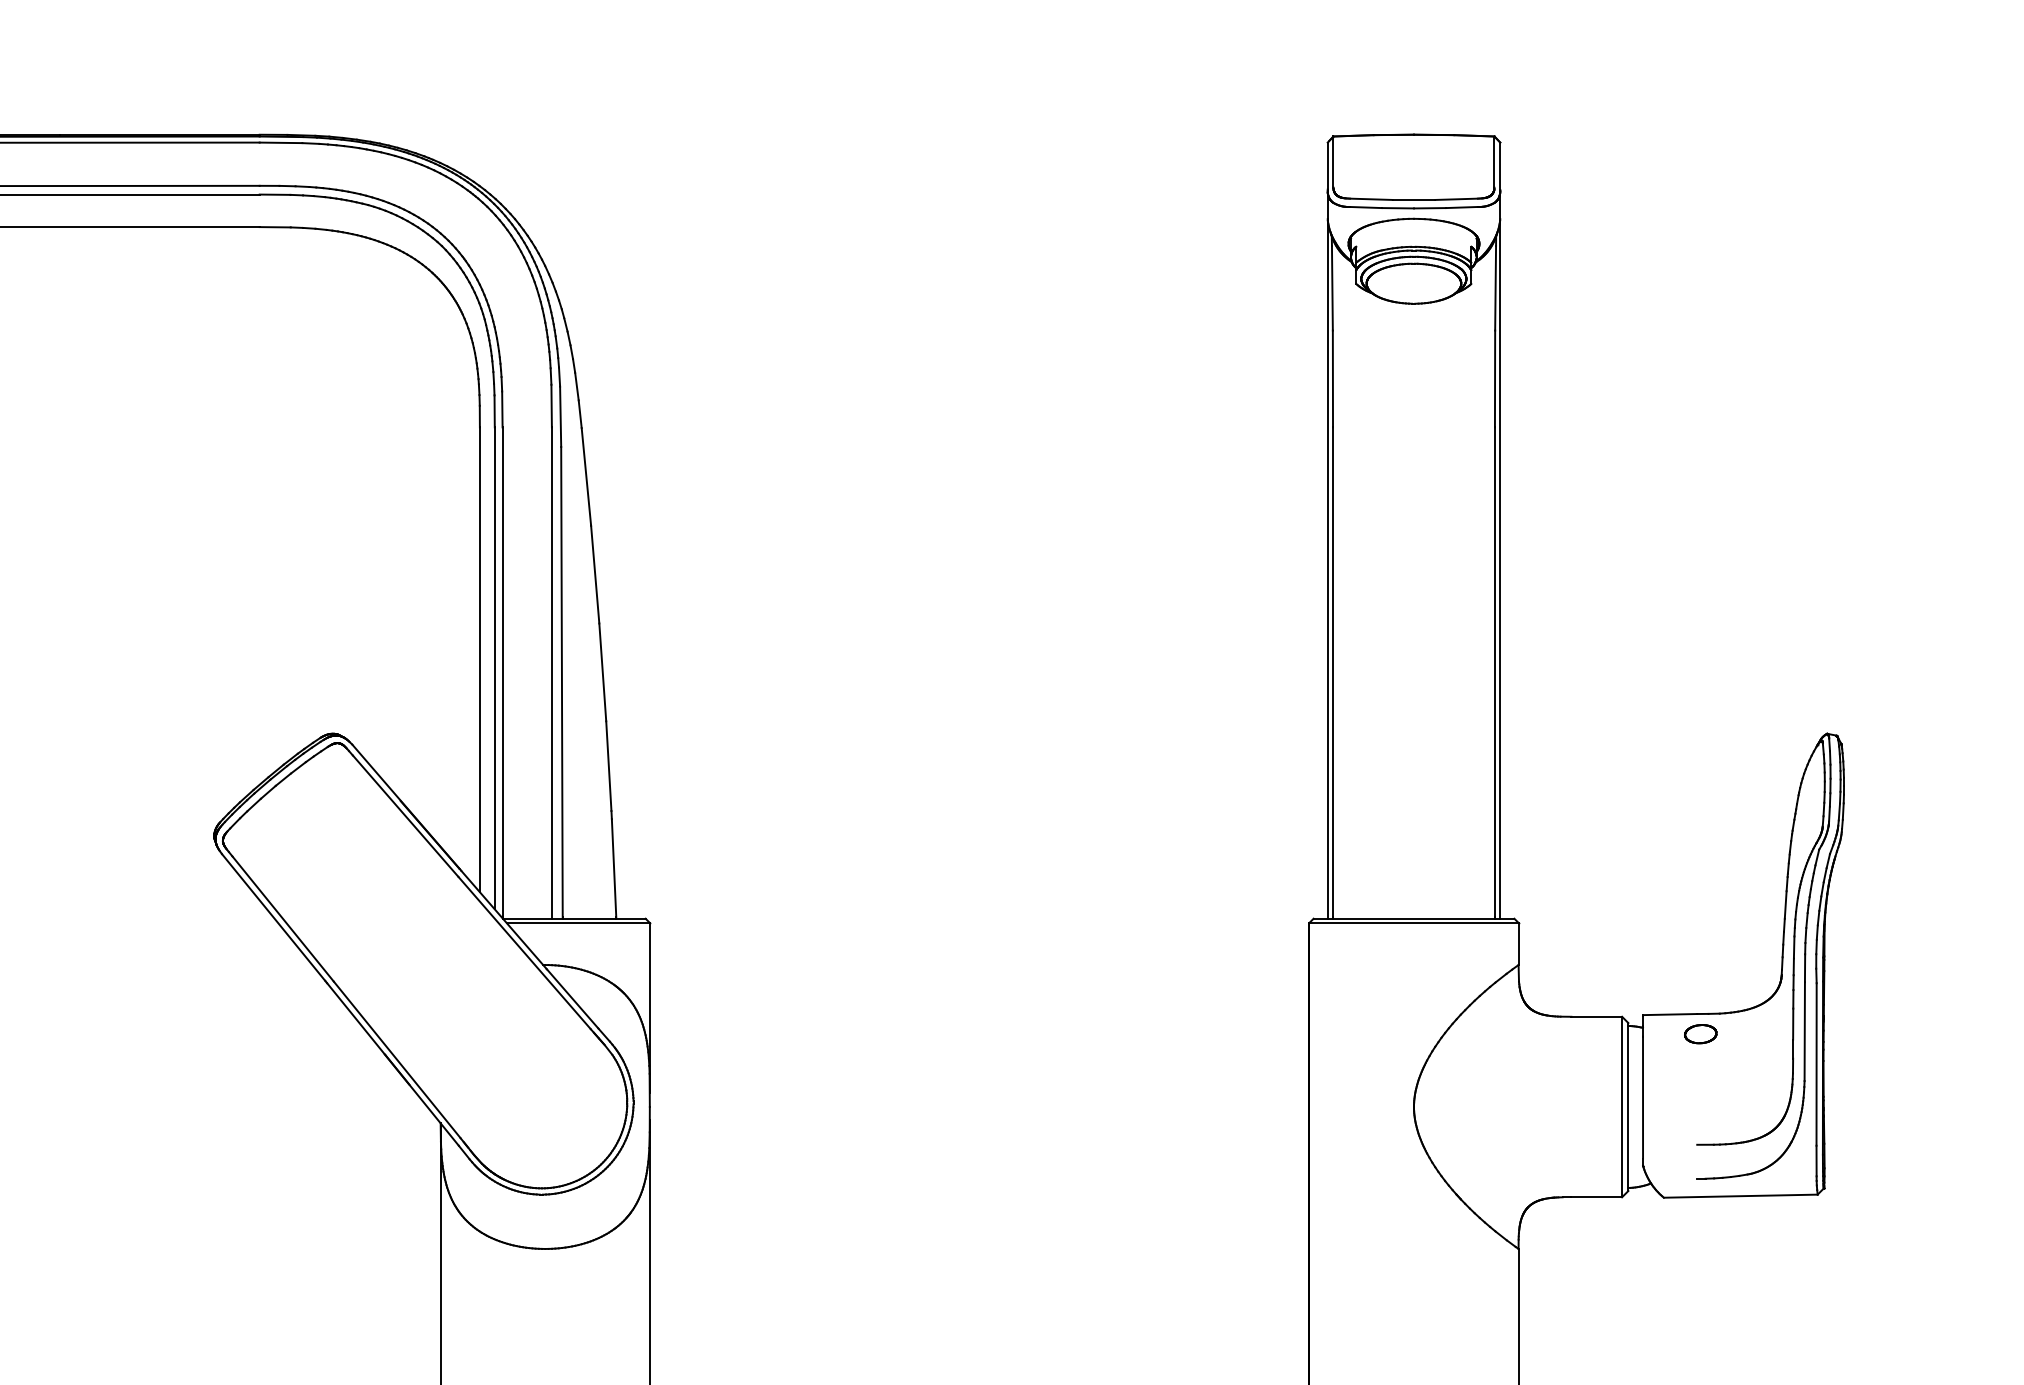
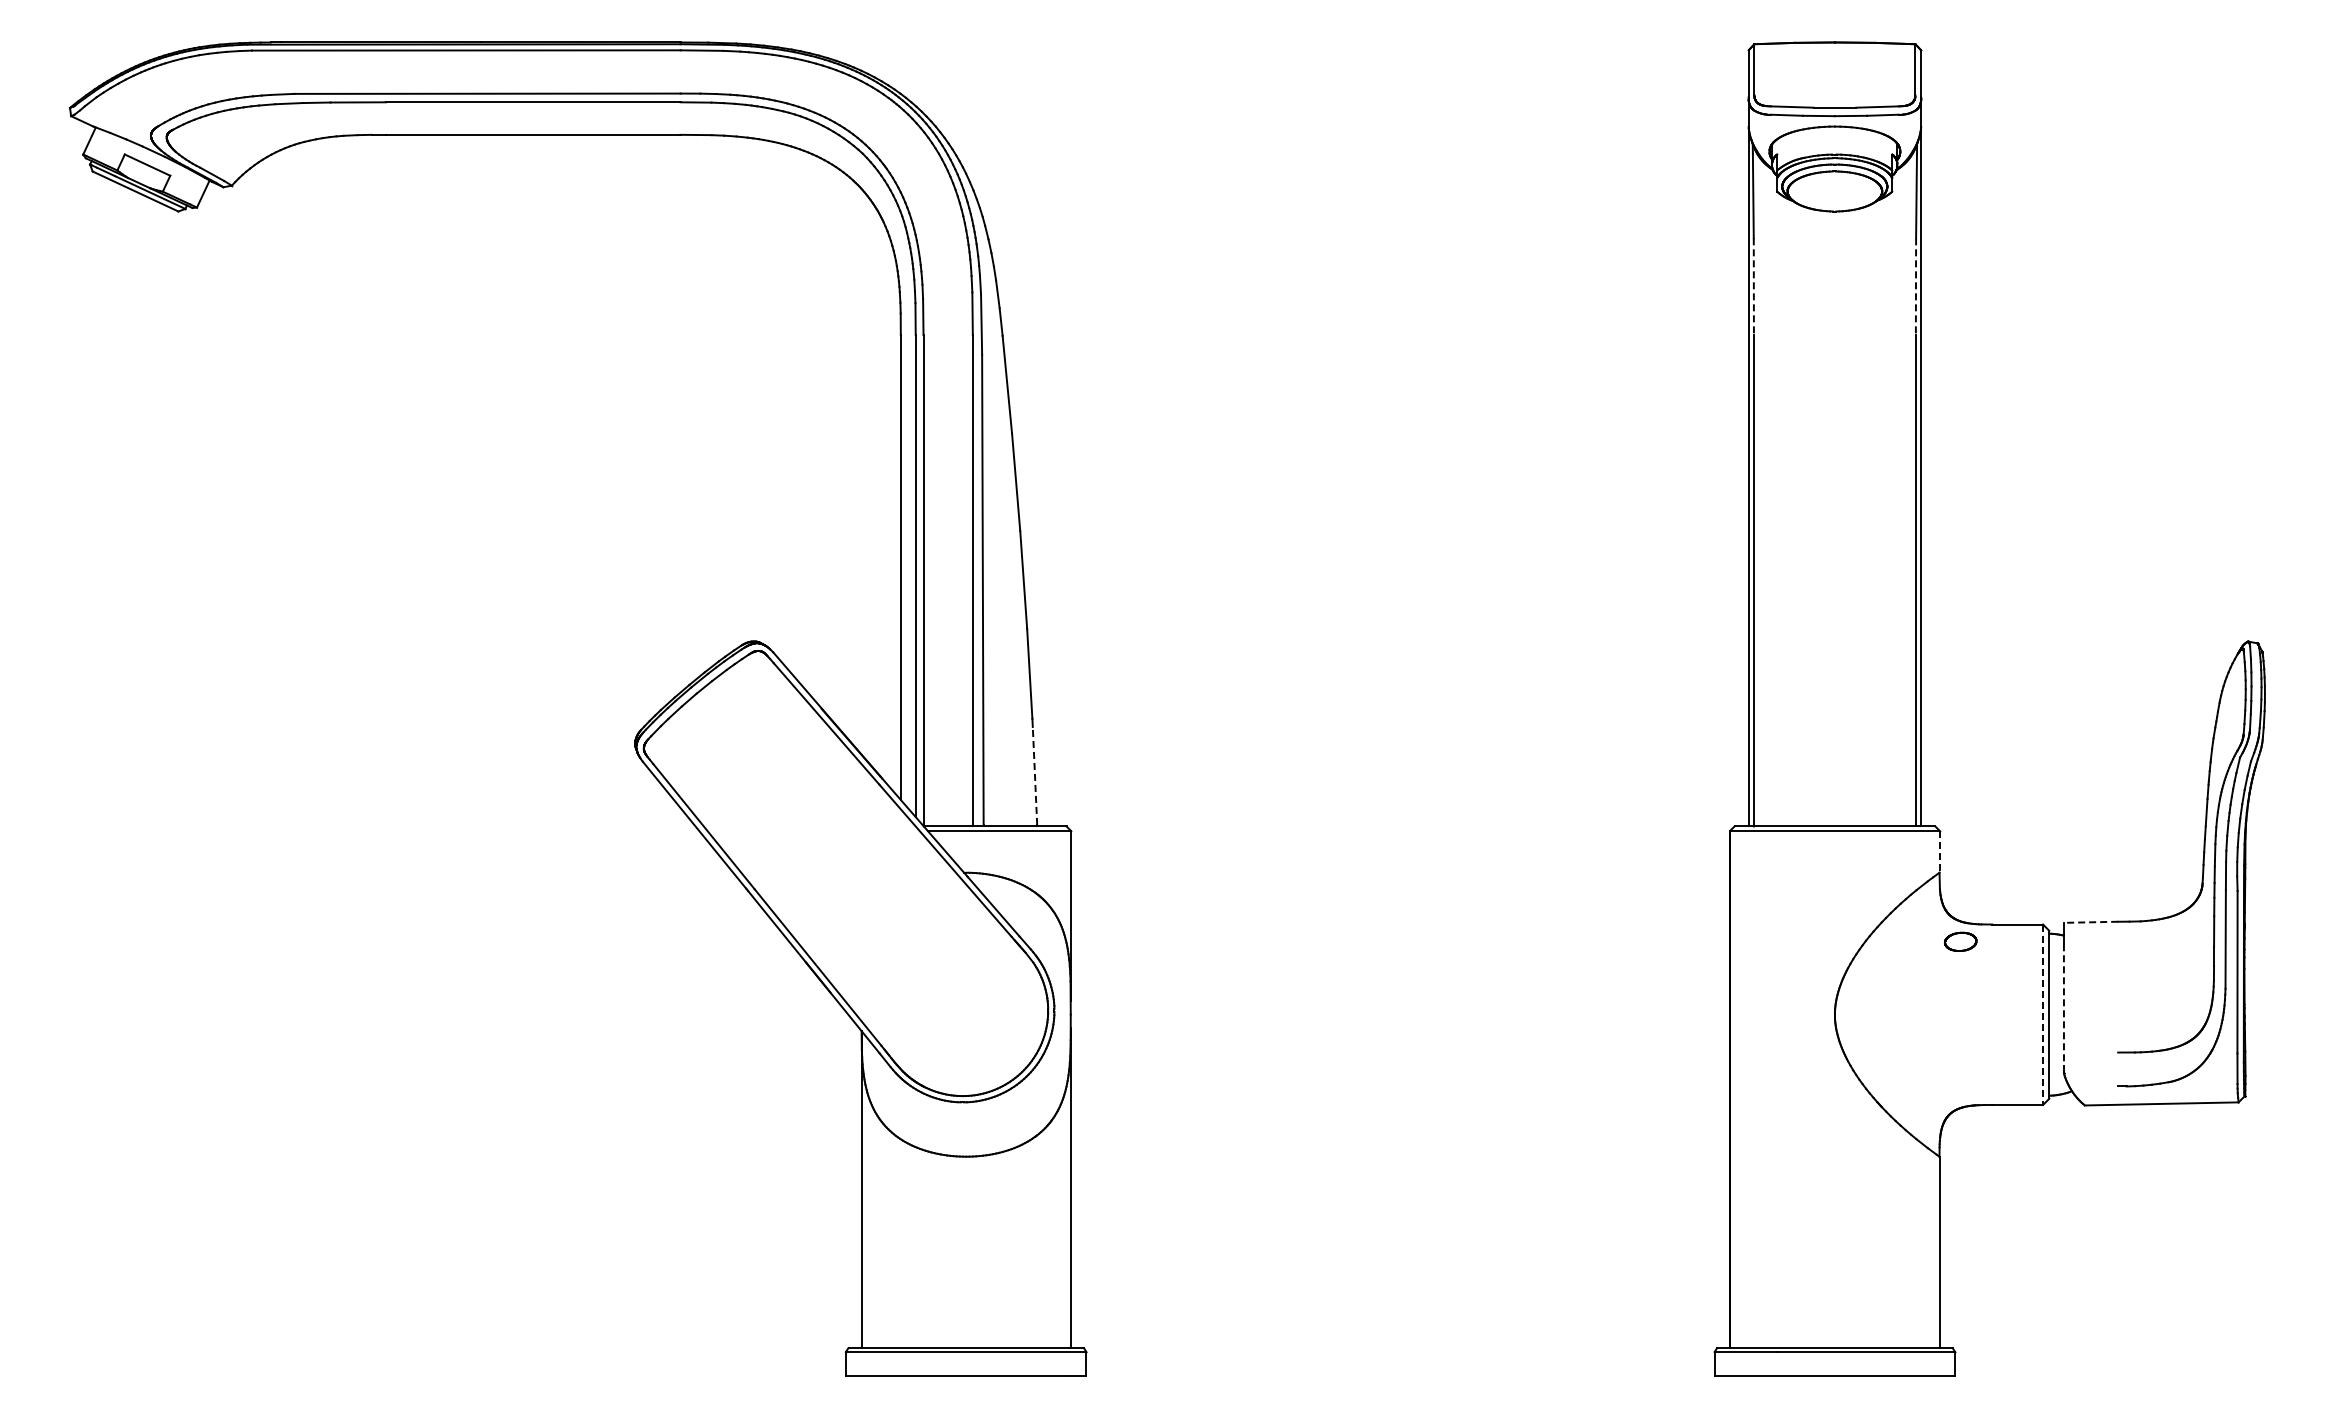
line: (1332, 379) -> (1753, 287), solid -> dashed
line: (1494, 379) -> (1915, 287), solid -> dashed
line: (613, 867) -> (1034, 775), solid -> dashed
line: (1518, 944) -> (1939, 852), solid -> dashed
line: (1669, 1014) -> (2090, 922), solid -> dashed
part: (1700, 1033) -> (1960, 941), moved
line: (1642, 1097) -> (2063, 1005), solid -> dashed
line: (1622, 1107) -> (2043, 1015), solid -> dashed

